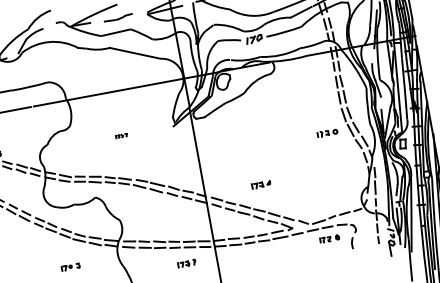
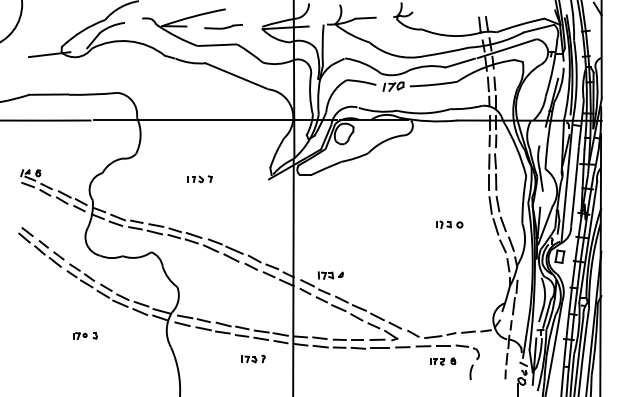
part: (327, 132) -> (449, 224), moved
part: (121, 136) -> (199, 179), size x1.67
part: (261, 184) -> (330, 275), moved
part: (70, 266) -> (85, 335), moved

